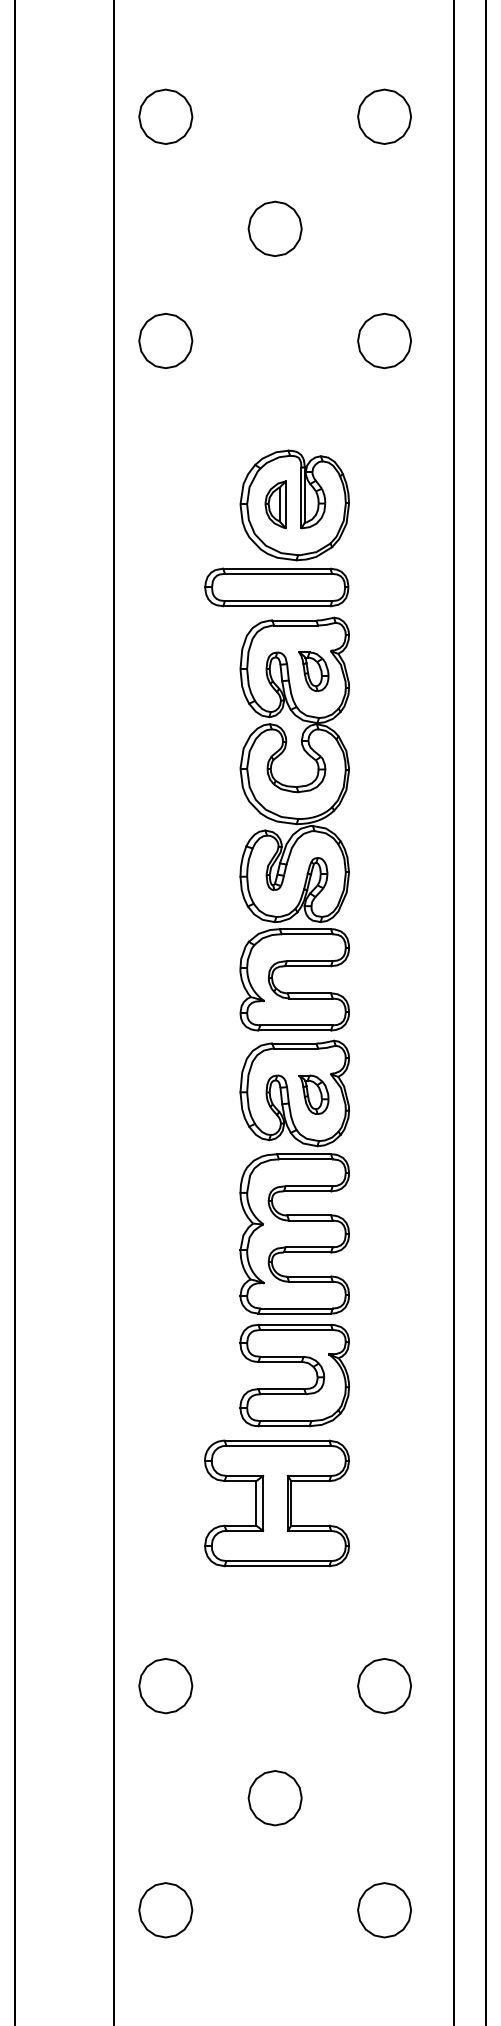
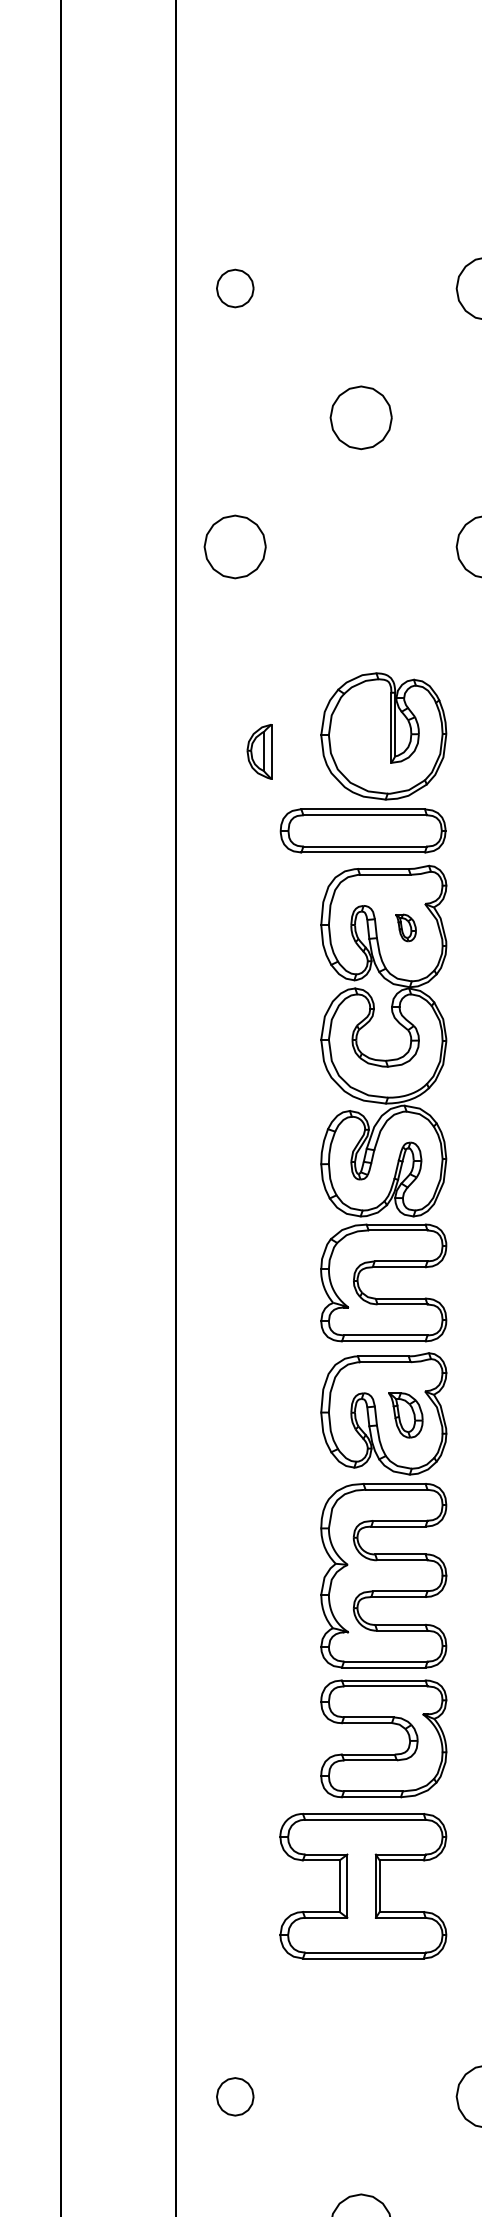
part: (165, 116) -> (234, 288), size x0.6
part: (275, 504) -> (259, 751), moved
part: (313, 671) -> (405, 927), size x0.6
part: (165, 1686) -> (234, 2097), size x0.6

